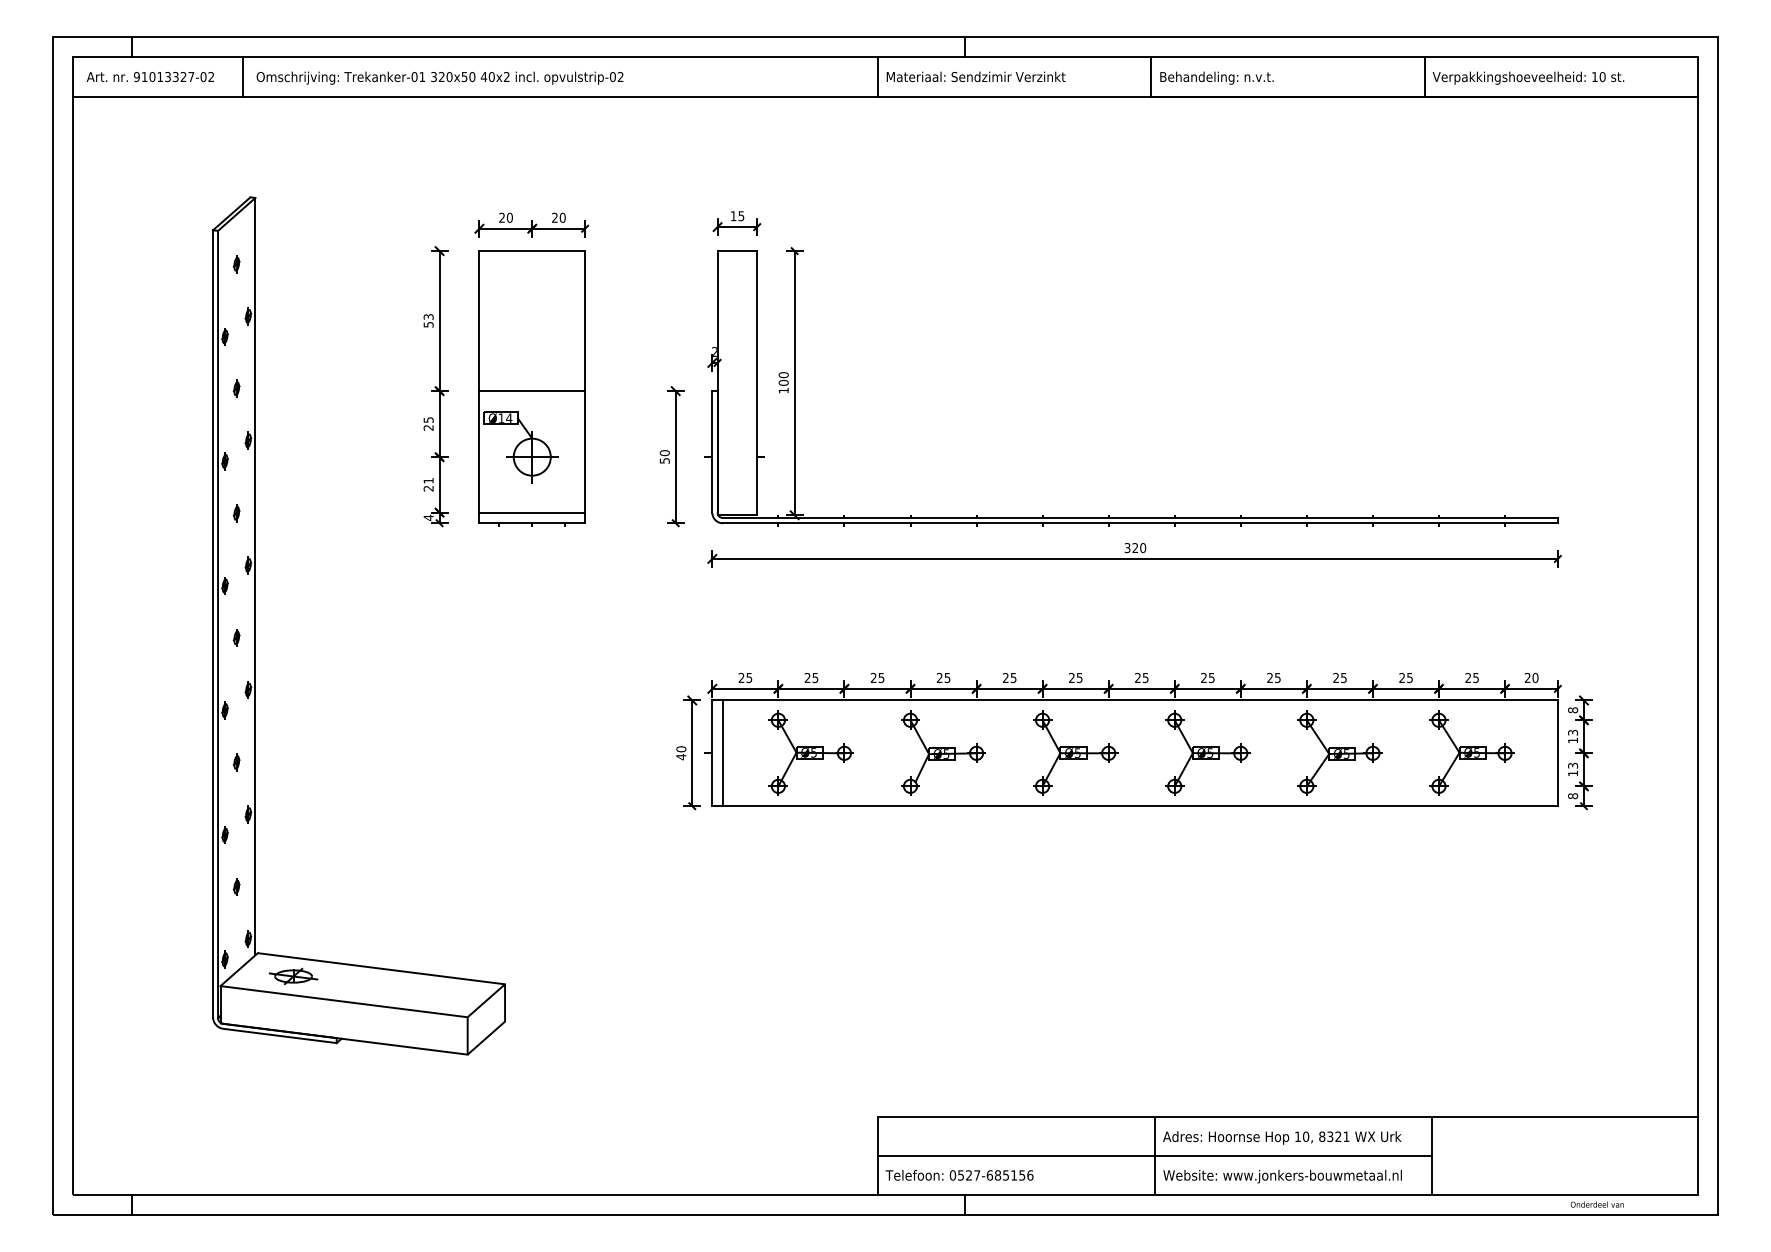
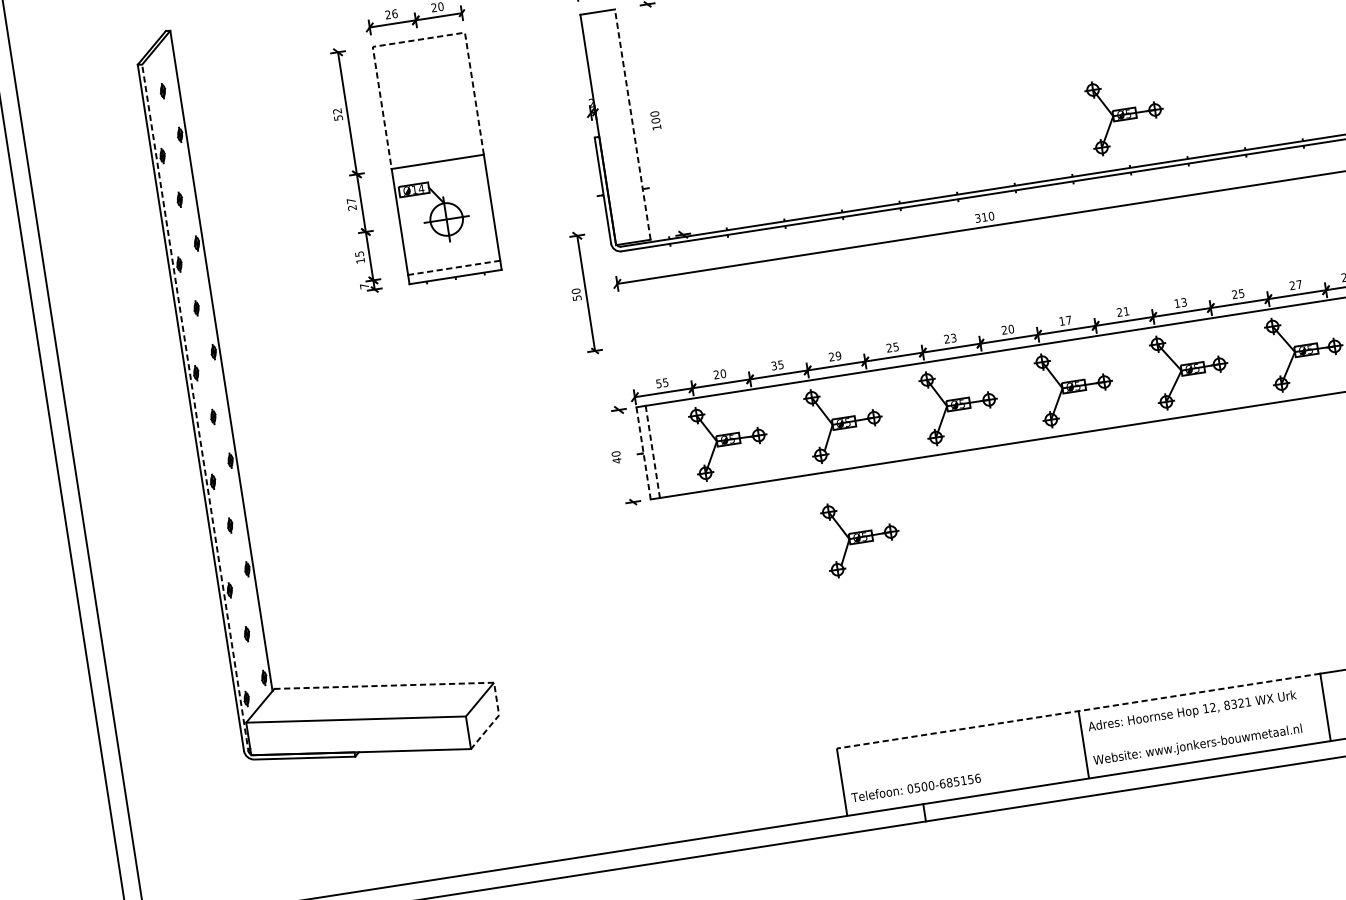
text: (509, 217) -> (394, 13), 20 -> 26
line: (532, 251) -> (419, 40), solid -> dashed
text: (428, 316) -> (337, 110), 53 -> 52
line: (757, 382) -> (632, 123), solid -> dashed
line: (794, 383) -> (665, 119), removed
text: (428, 419) -> (351, 200), 25 -> 27
part: (671, 456) -> (582, 293), moved
part: (1311, 456) -> (1125, 113), added
text: (428, 484) -> (359, 257), 21 -> 15
line: (532, 512) -> (454, 267), solid -> dashed
text: (428, 517) -> (364, 286), 4 -> 7
text: (1135, 547) -> (984, 216), 320 -> 310
line: (218, 626) -> (195, 409), solid -> dashed
text: (1079, 676) -> (953, 336), 25 -> 23
text: (815, 677) -> (723, 373), 25 -> 20
text: (947, 677) -> (838, 355), 25 -> 29
text: (1207, 677) -> (1065, 320), 25 -> 17
text: (1339, 677) -> (1180, 302), 25 -> 13
text: (741, 678) -> (658, 384), 25 -> 55
text: (873, 678) -> (774, 366), 25 -> 35
text: (1145, 678) -> (1011, 329), 25 -> 20
text: (1277, 678) -> (1126, 311), 25 -> 21
text: (1475, 678) -> (1298, 285), 25 -> 27
line: (692, 753) -> (626, 456), removed
line: (712, 753) -> (643, 453), solid -> dashed
line: (722, 753) -> (652, 452), solid -> dashed
part: (942, 883) -> (861, 535), added
line: (425, 974) -> (423, 684), solid -> dashed
part: (293, 976) -> (308, 704), removed
line: (1154, 1117) -> (1078, 711), solid -> dashed
text: (1306, 1136) -> (1213, 707), 10, -> 12,
line: (1154, 1156) -> (1083, 745), removed
text: (973, 1175) -> (928, 786), 0527-685156 -> 0500-685156

